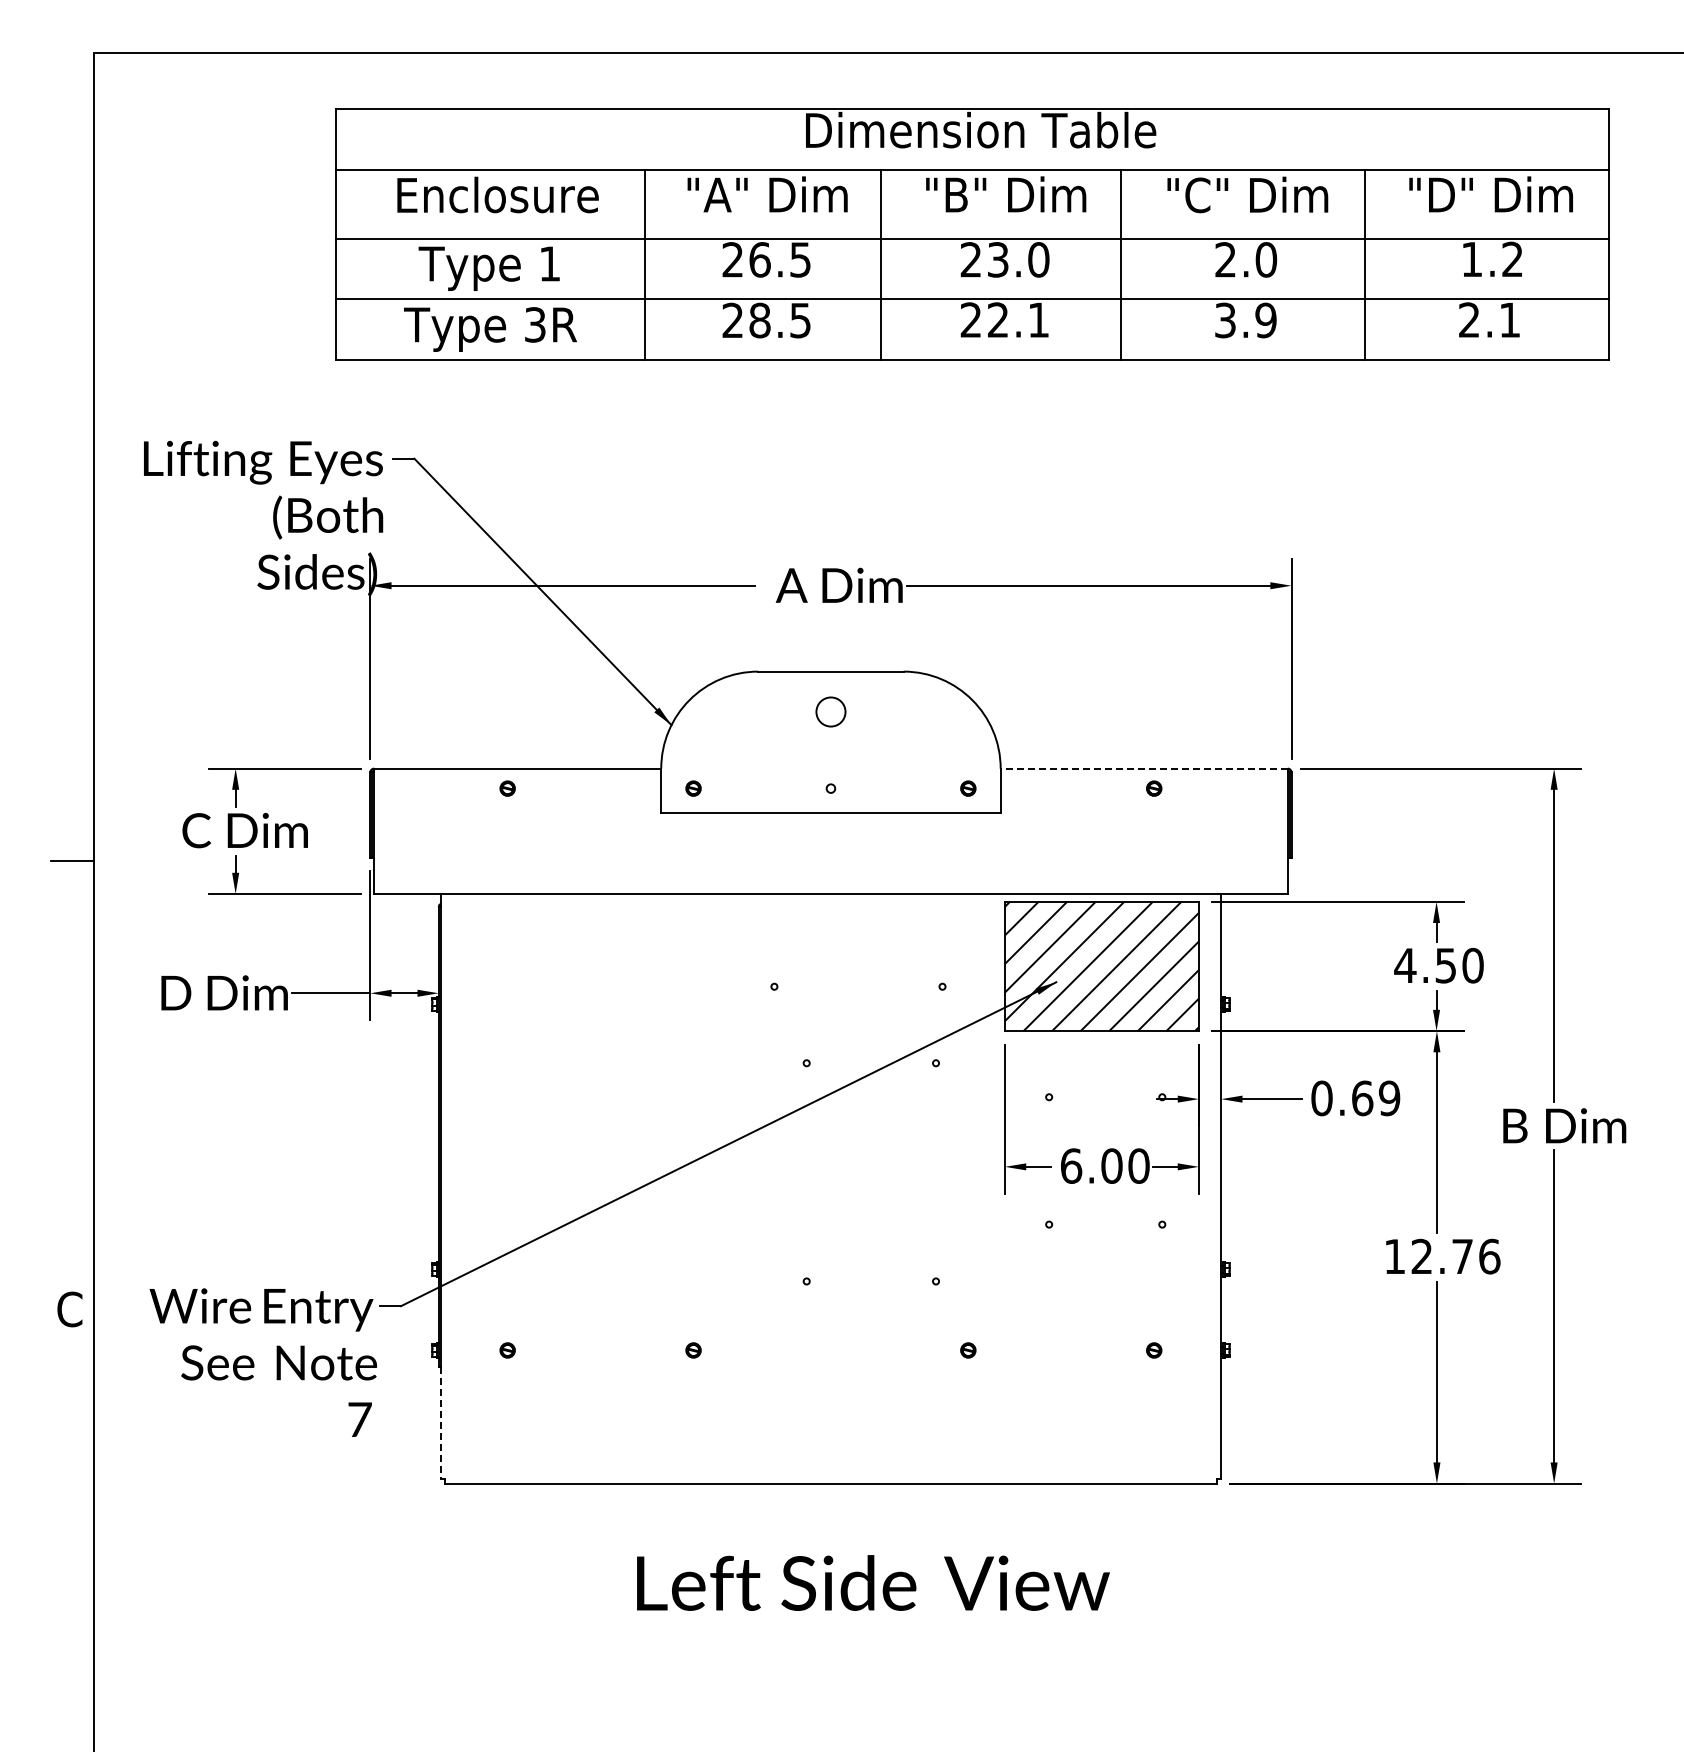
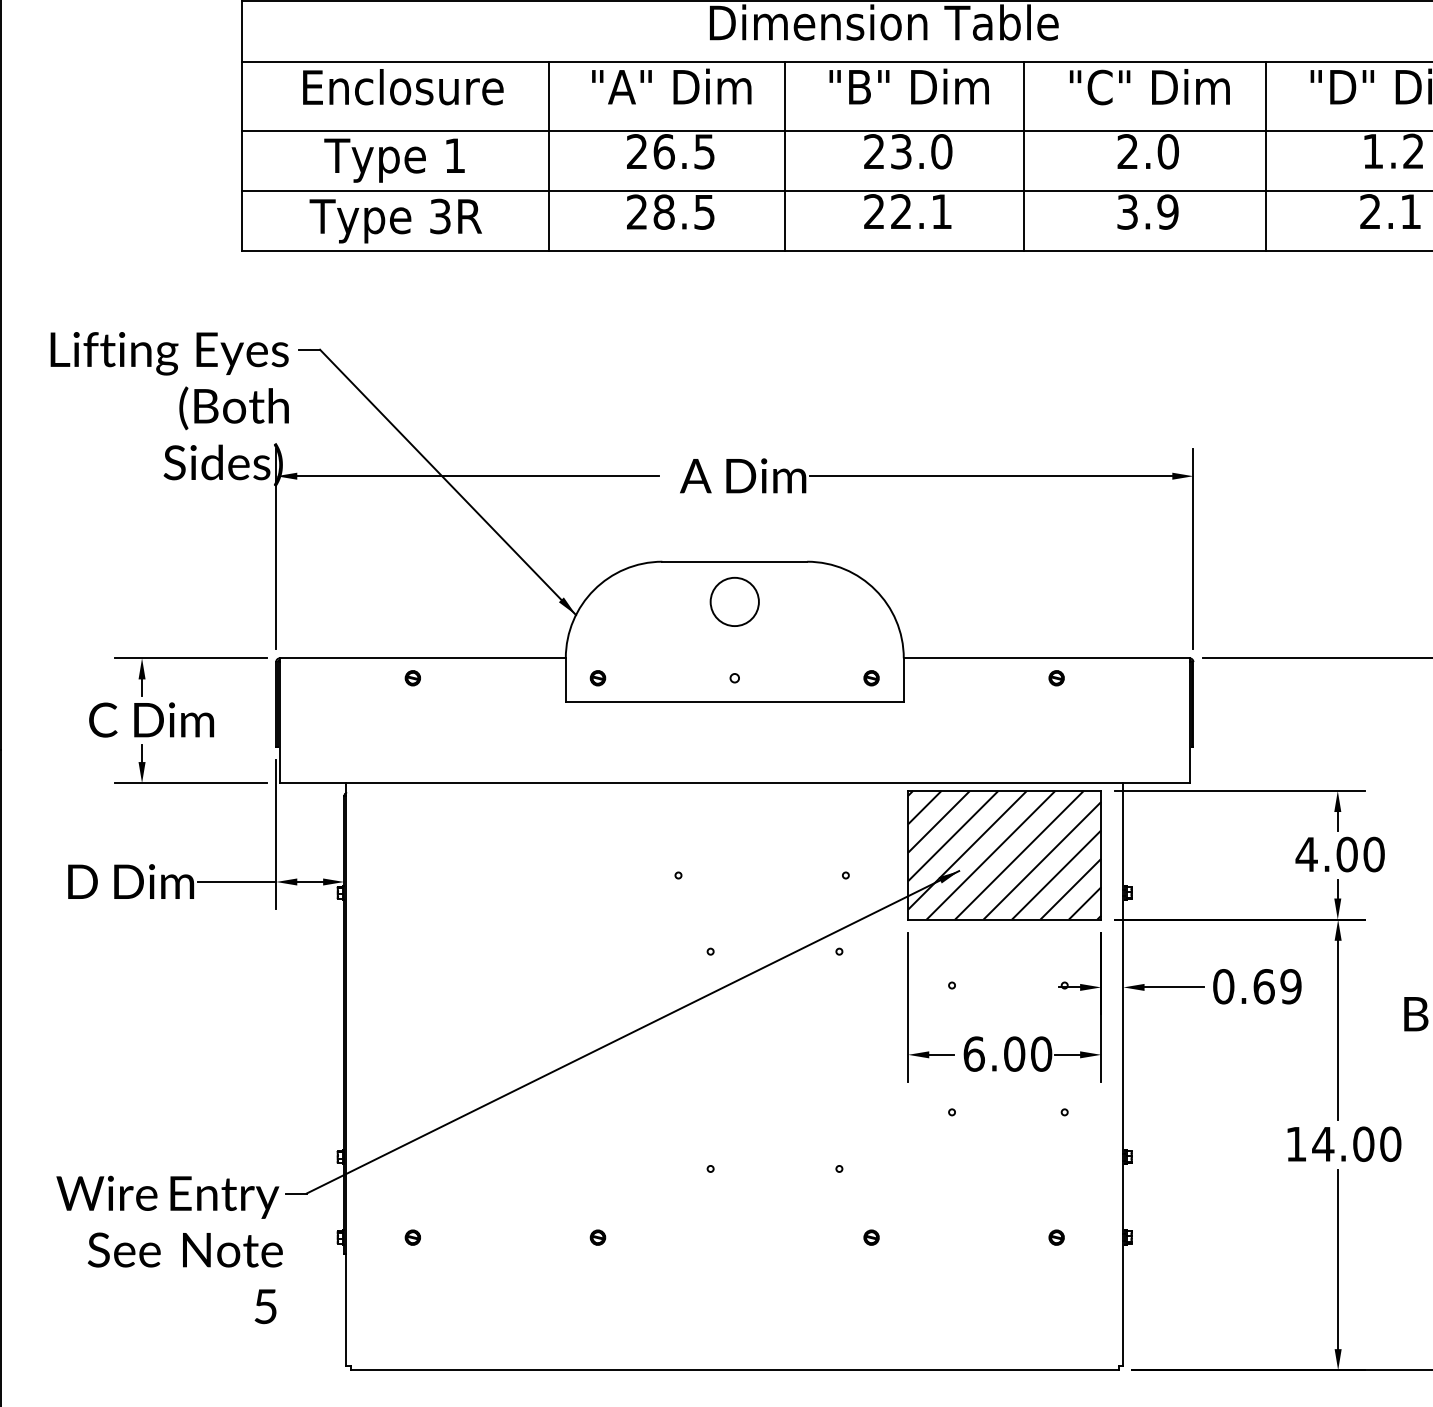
circle: (830, 711) -> (734, 601), size x1.67
line: (1144, 768) -> (1046, 658), dashed -> solid
text: (1445, 965) -> (1346, 854), 4.50 -> 4.00
text: (1455, 1256) -> (1356, 1144), 12.76 -> 14.00
text: (359, 1419) -> (265, 1306), 7 -> 5
line: (440, 1423) -> (346, 1310), dashed -> solid

